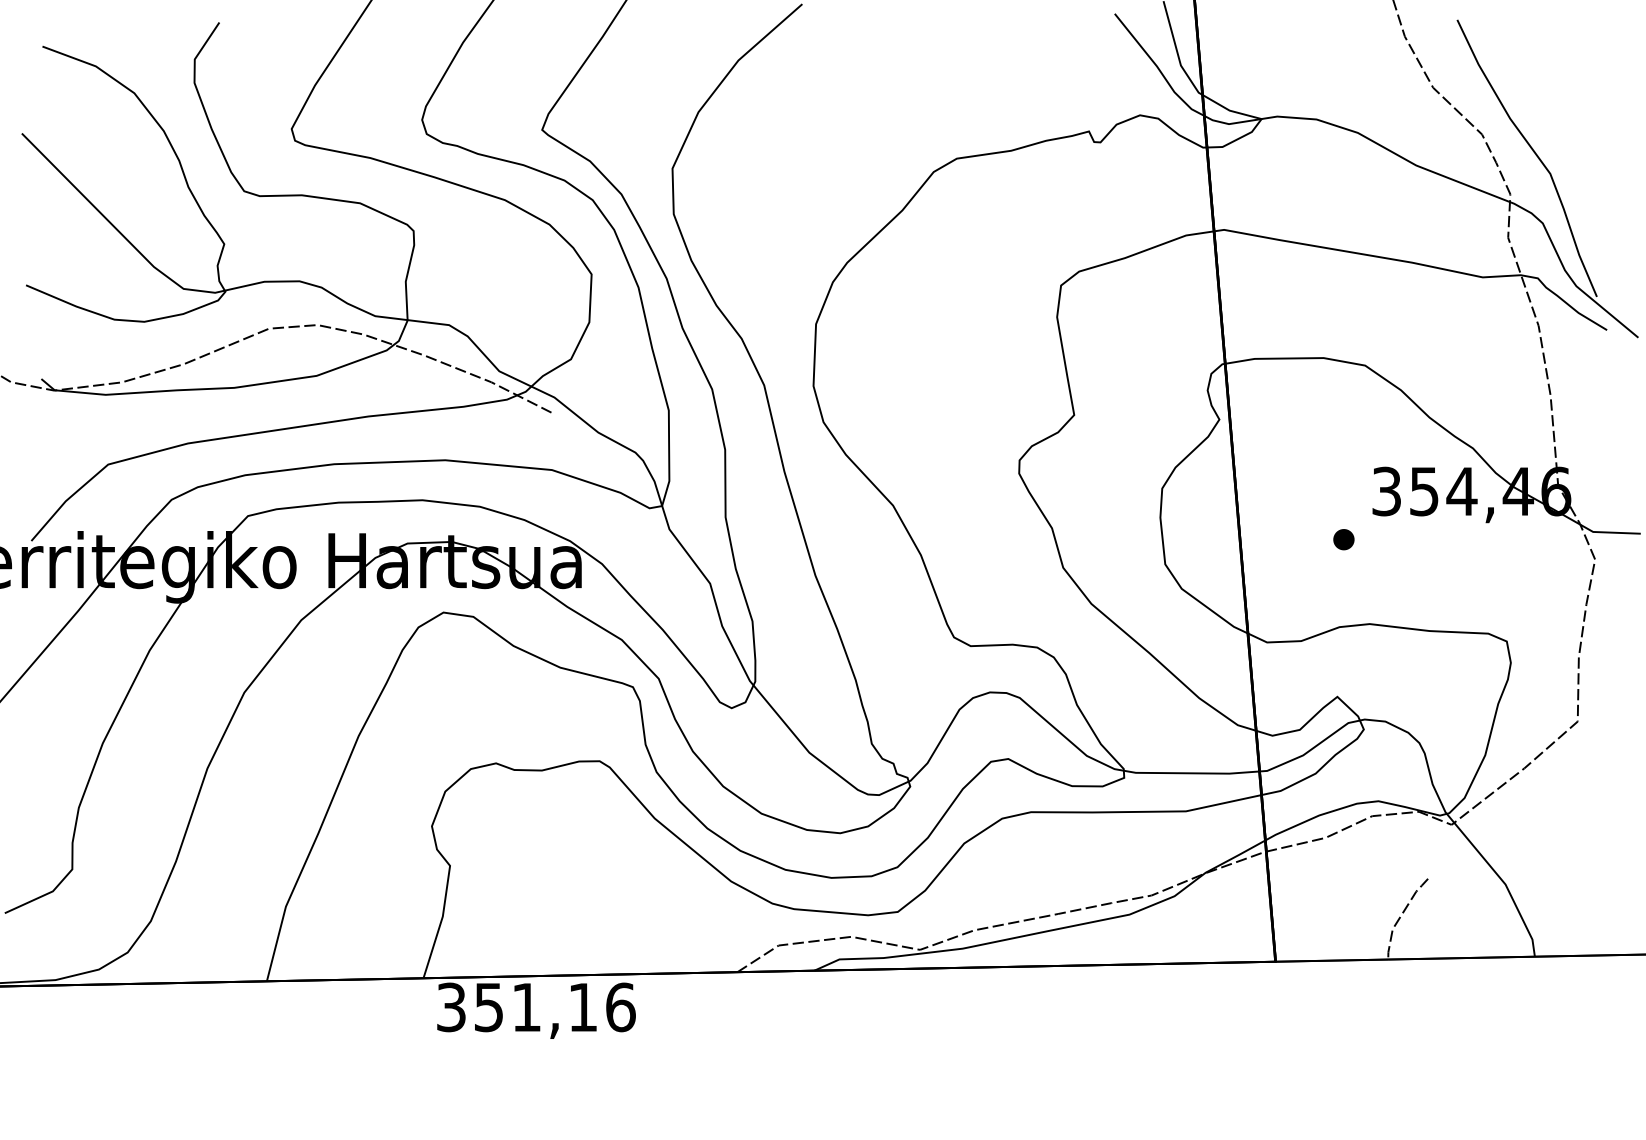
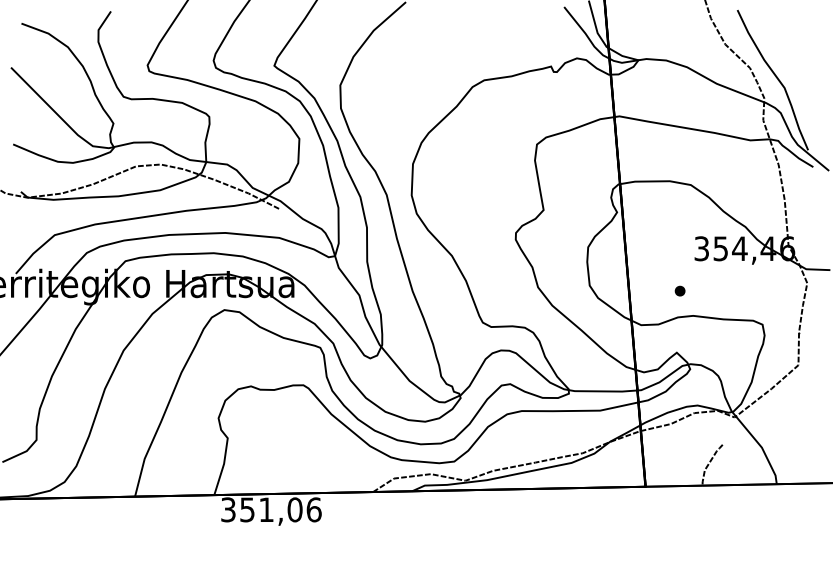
part: (1342, 538) -> (679, 290), moved
text: (581, 1006) -> (294, 509), 351,16 -> 351,06

